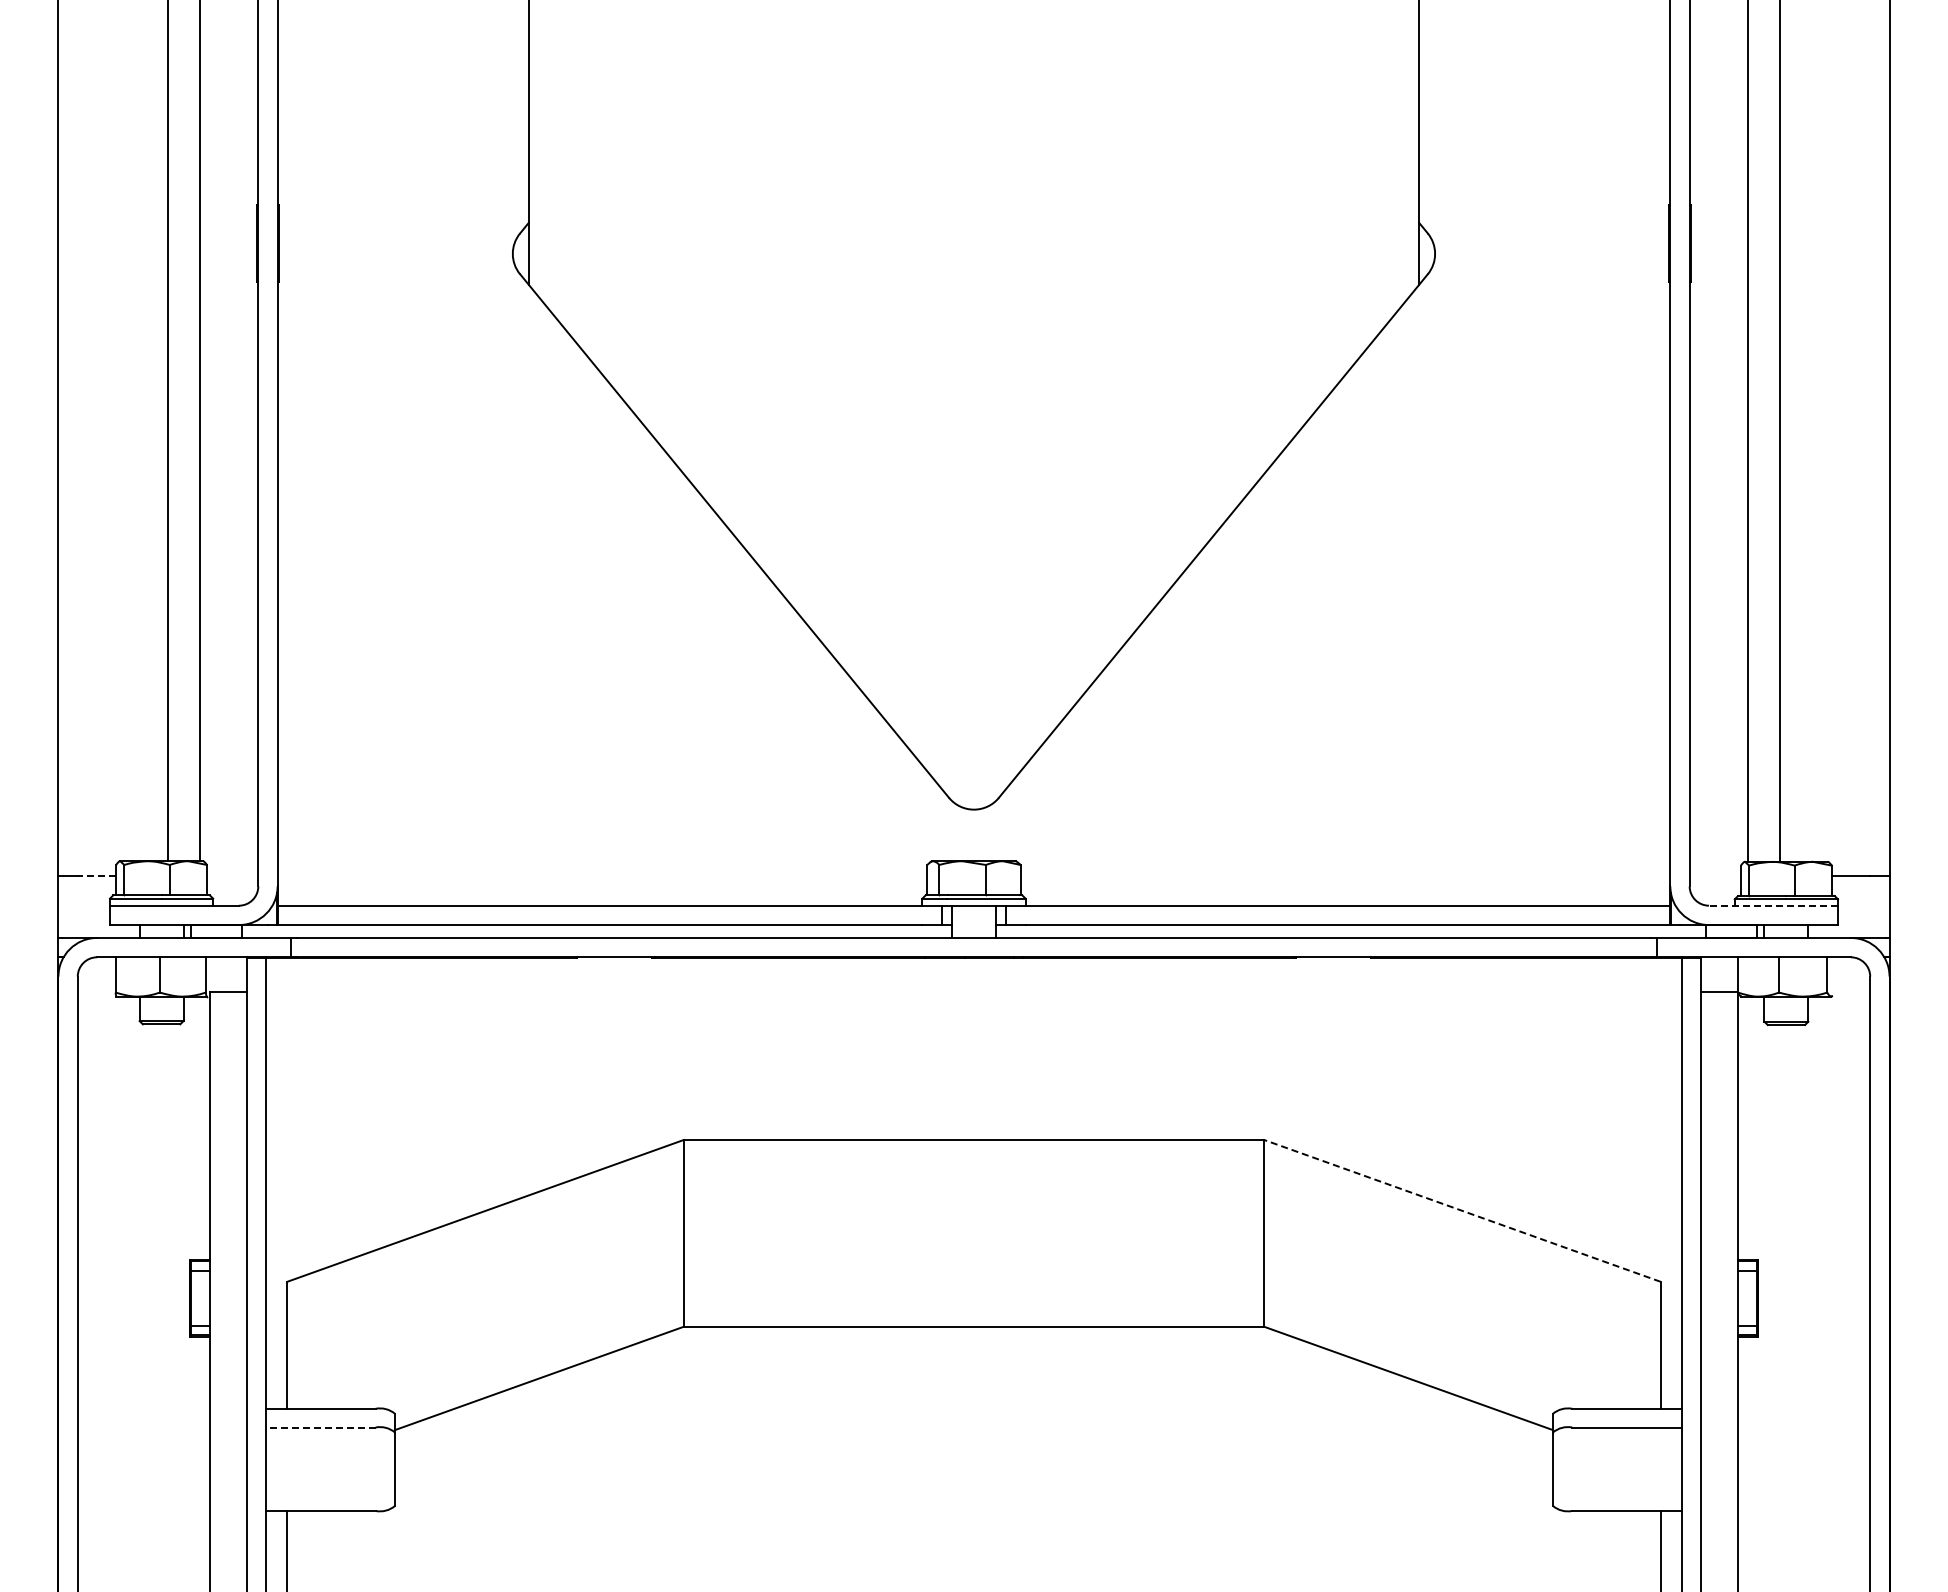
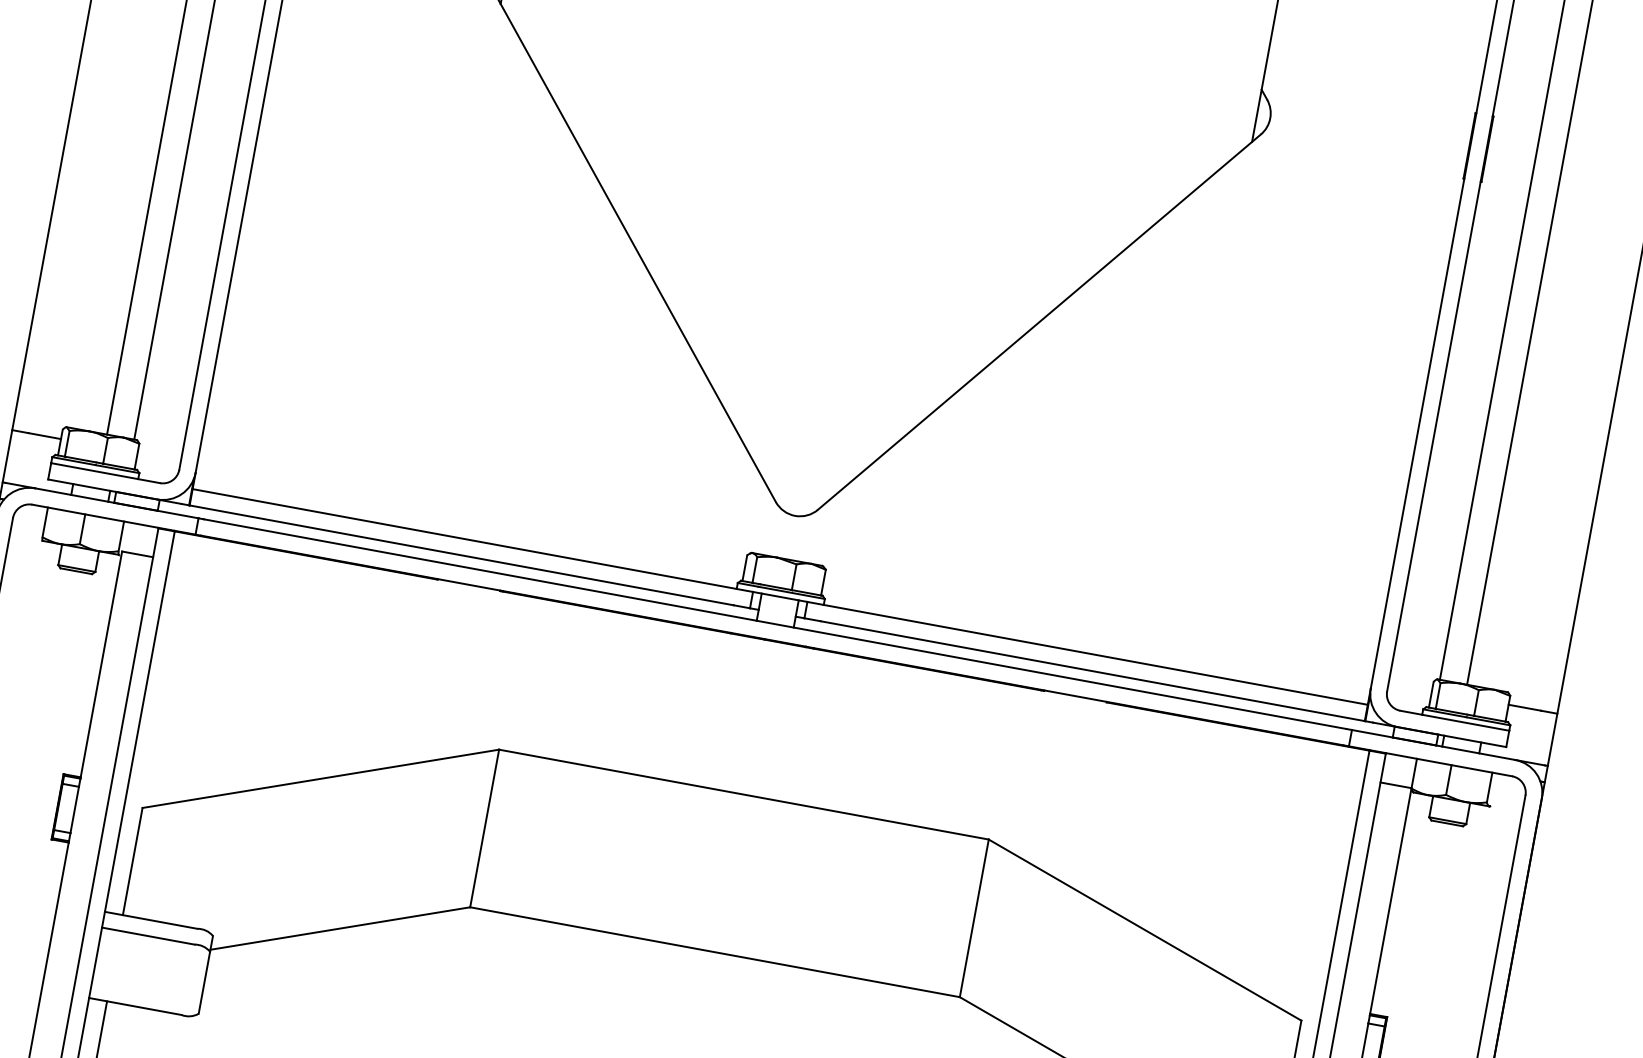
line: (96, 876) -> (44, 436), dashed -> solid
line: (1773, 905) -> (1454, 720), dashed -> solid
line: (1462, 1210) -> (1145, 929), dashed -> solid
line: (320, 1427) -> (148, 936), dashed -> solid

